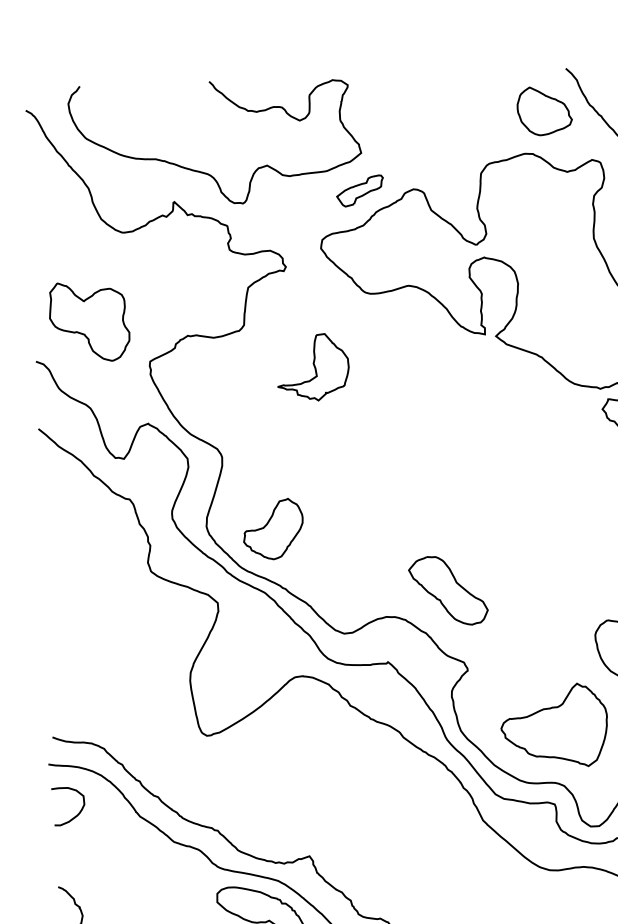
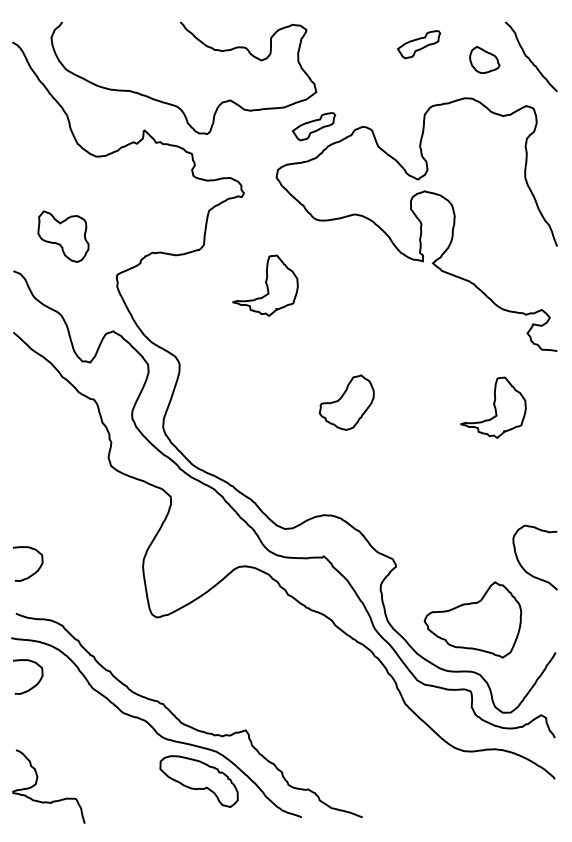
part: (472, 96) -> (419, 44), added
part: (544, 110) -> (484, 59), size x0.6
part: (89, 321) -> (63, 236), size x0.7
part: (568, 491) -> (493, 407), added
part: (272, 529) -> (346, 402), moved
part: (448, 590) -> (381, 493), removed
curve: (73, 689) -> (36, 570), added

